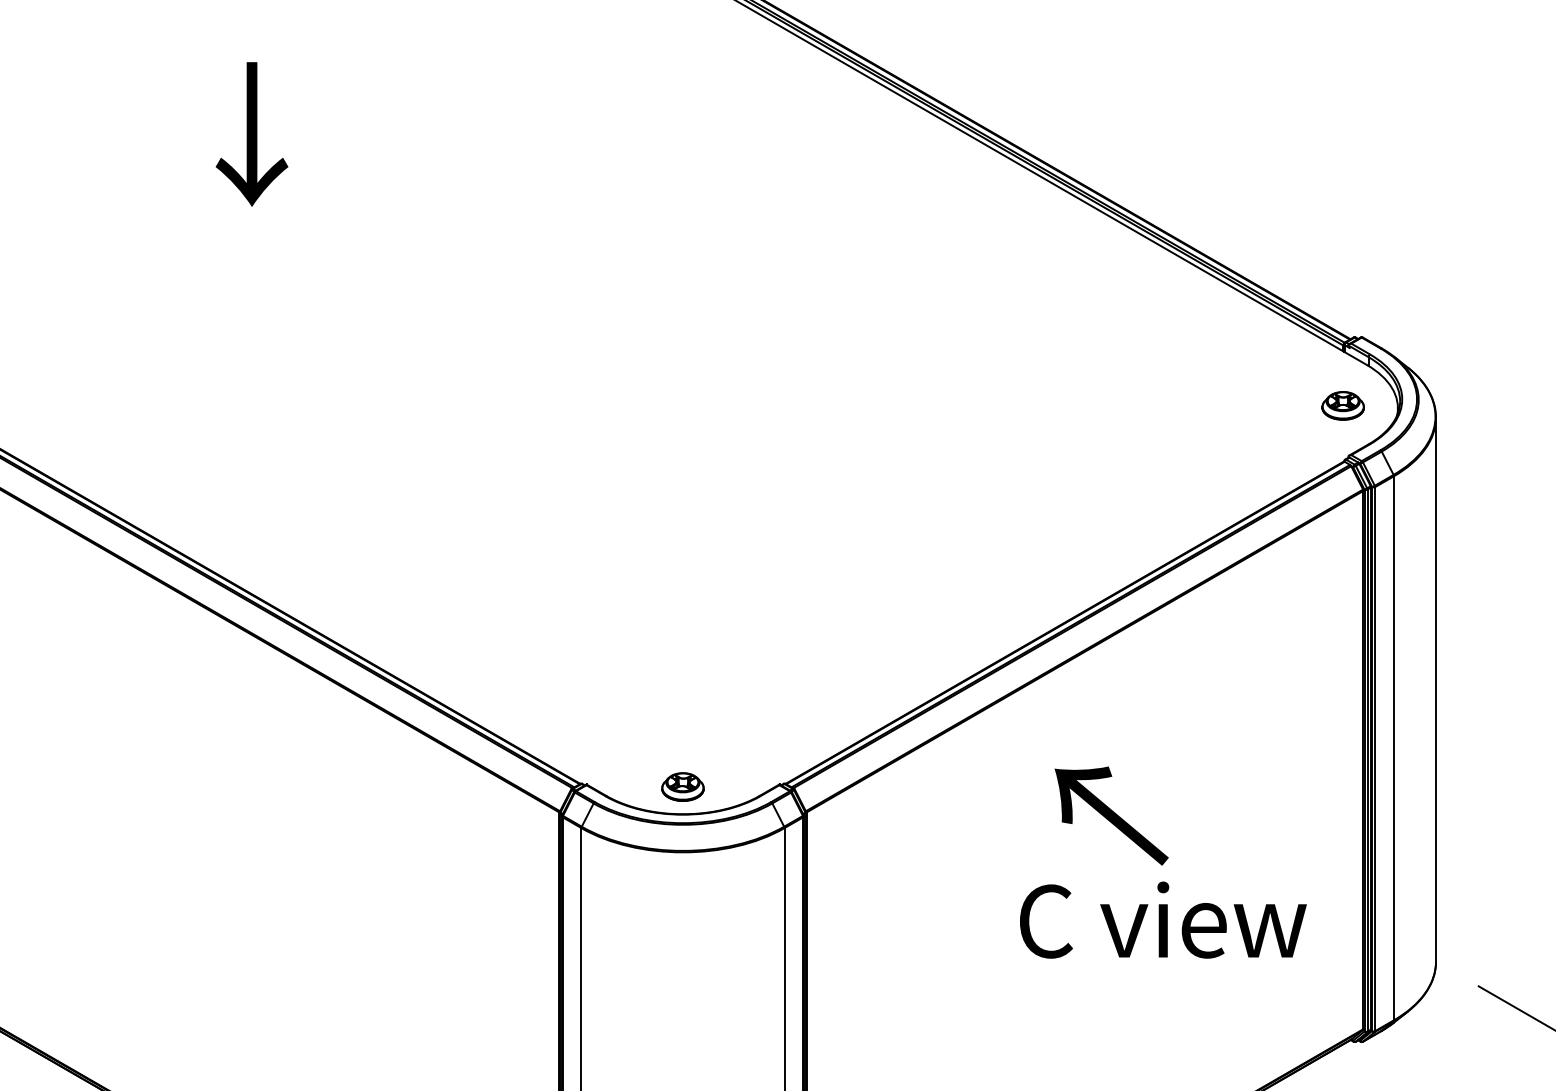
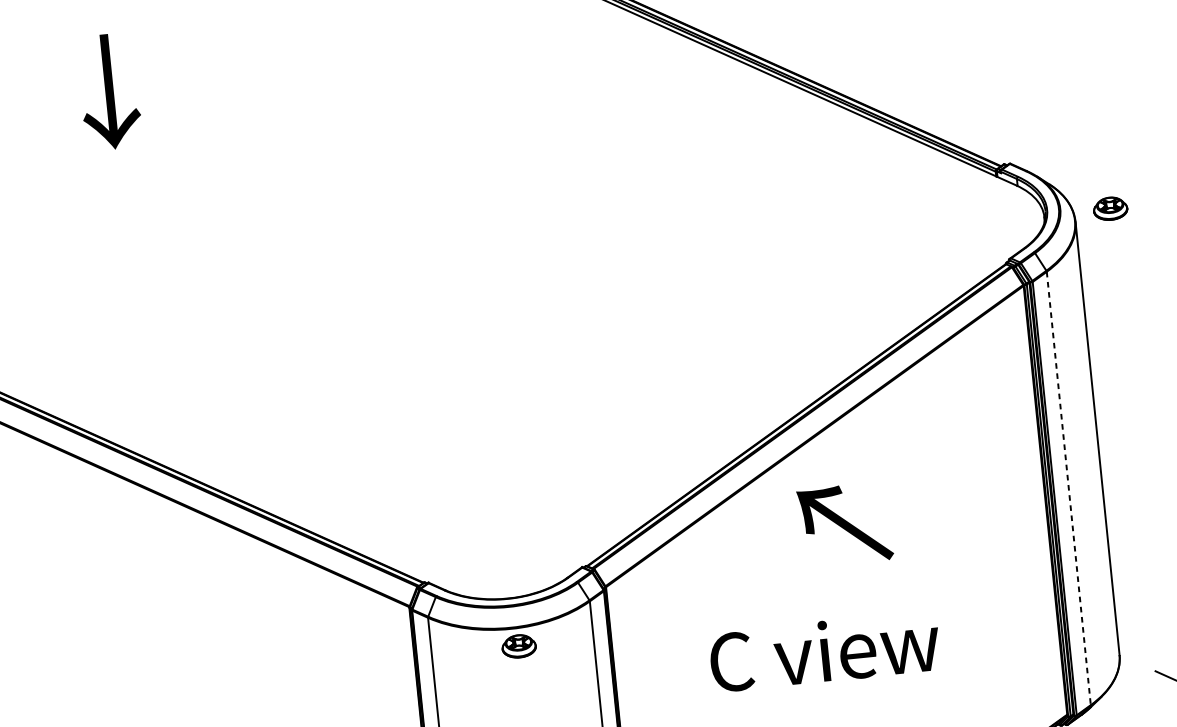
part: (1342, 405) -> (1109, 208), moved
line: (1393, 748) -> (1068, 488), solid -> dashed
part: (682, 786) -> (518, 645), moved
text: (1111, 815) -> (845, 524), moved
text: (1163, 919) -> (825, 651), moved

